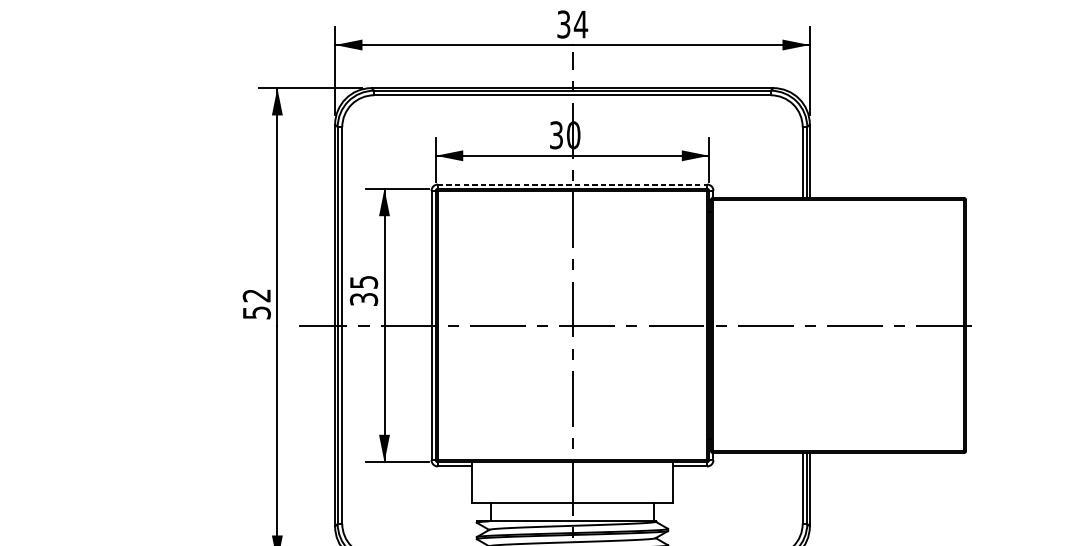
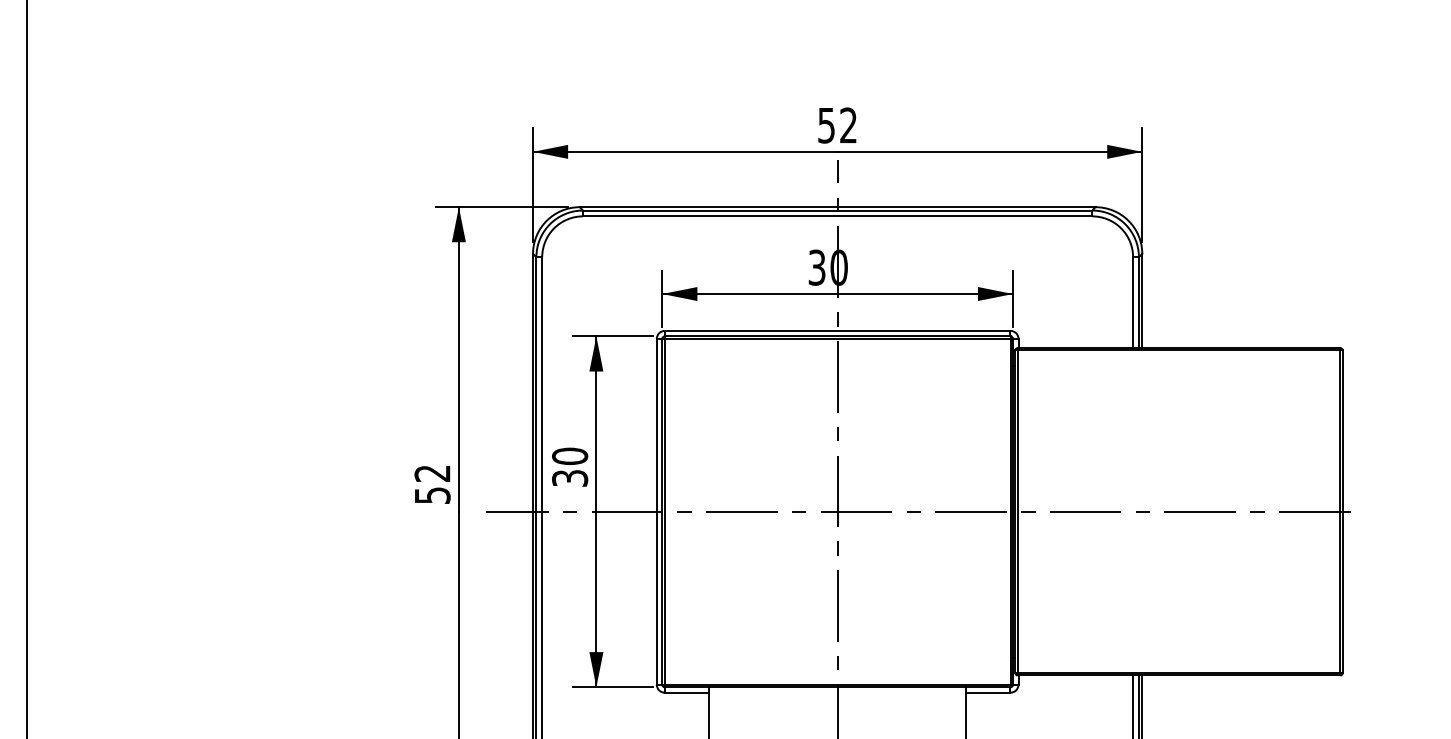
text: (572, 24) -> (837, 125), 34 -> 52
line: (572, 184) -> (837, 330), dashed -> solid
text: (364, 282) -> (570, 456), 35 -> 30

